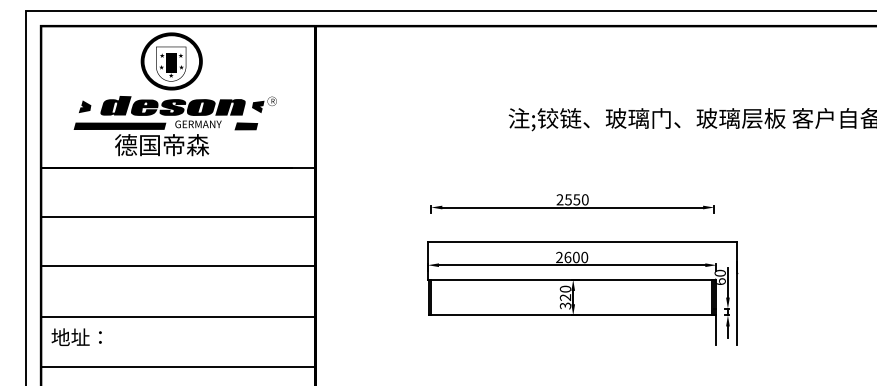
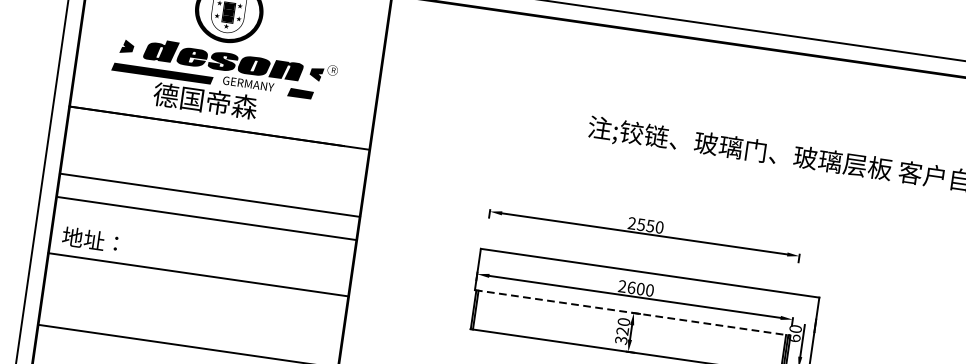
line: (178, 217) -> (210, 195), moved
line: (178, 266) -> (206, 218), moved
line: (572, 279) -> (633, 312), solid -> dashed
line: (178, 316) -> (198, 274), moved
text: (76, 336) -> (90, 238), moved

